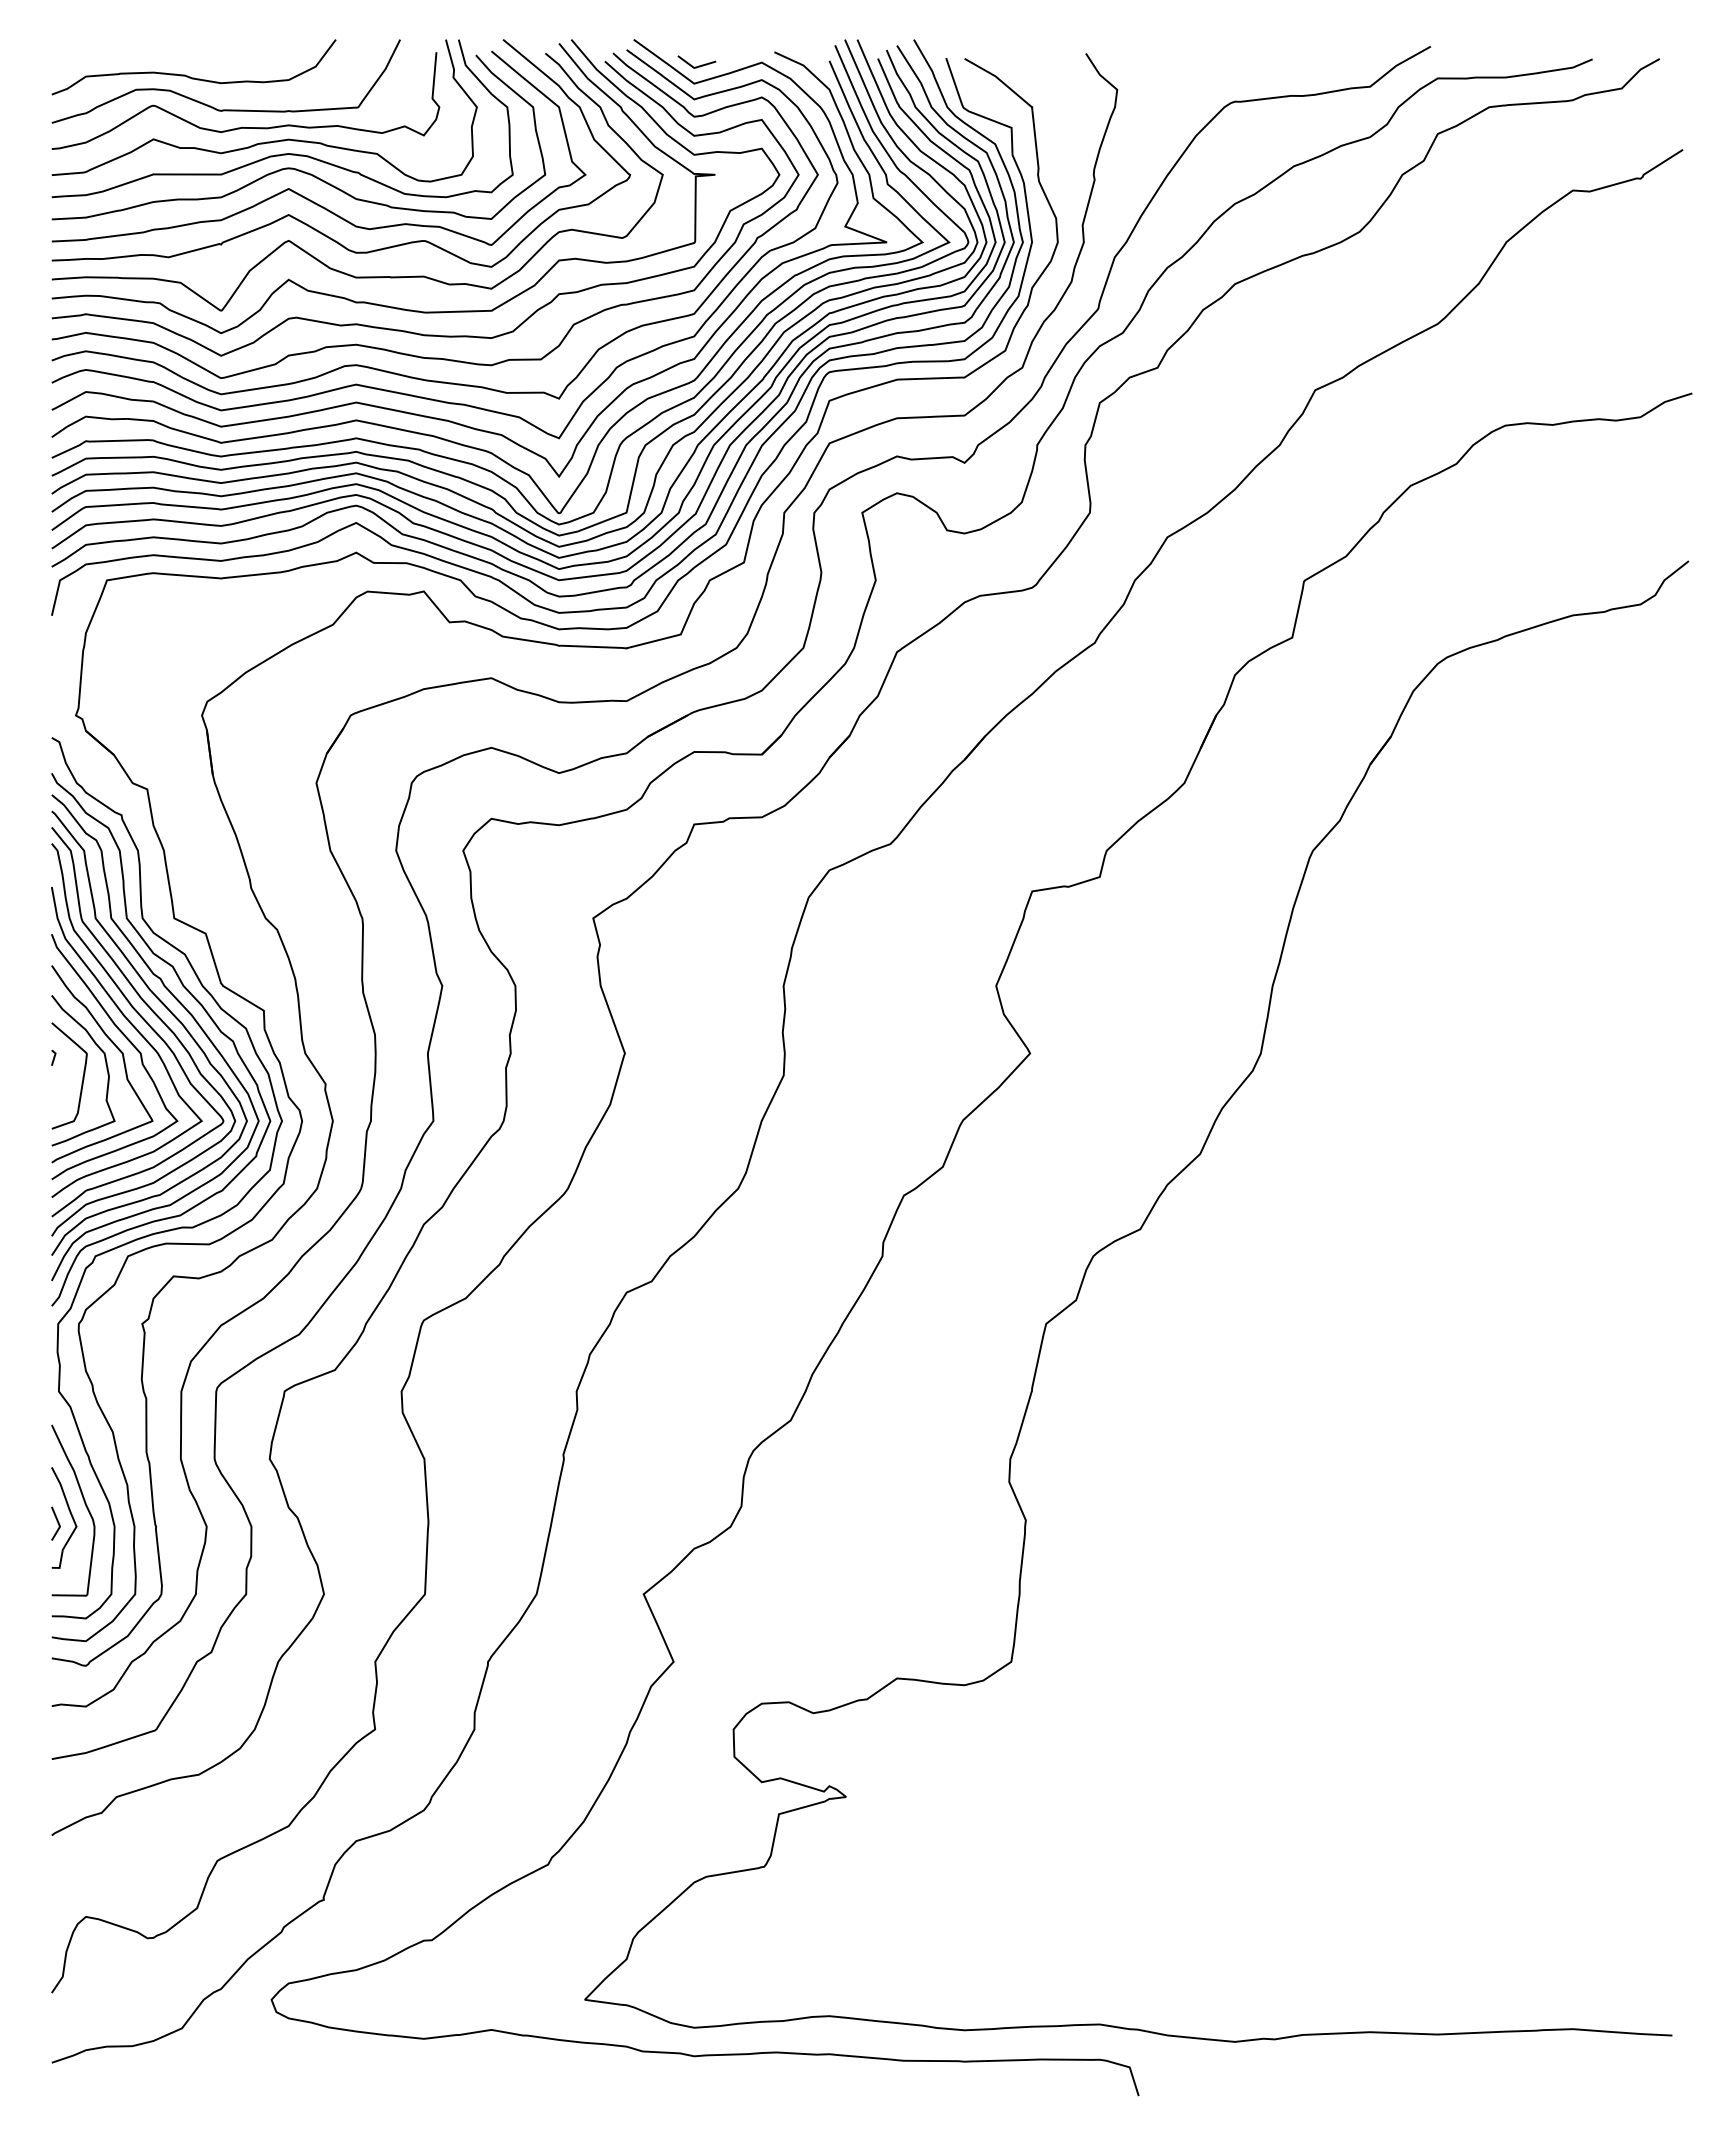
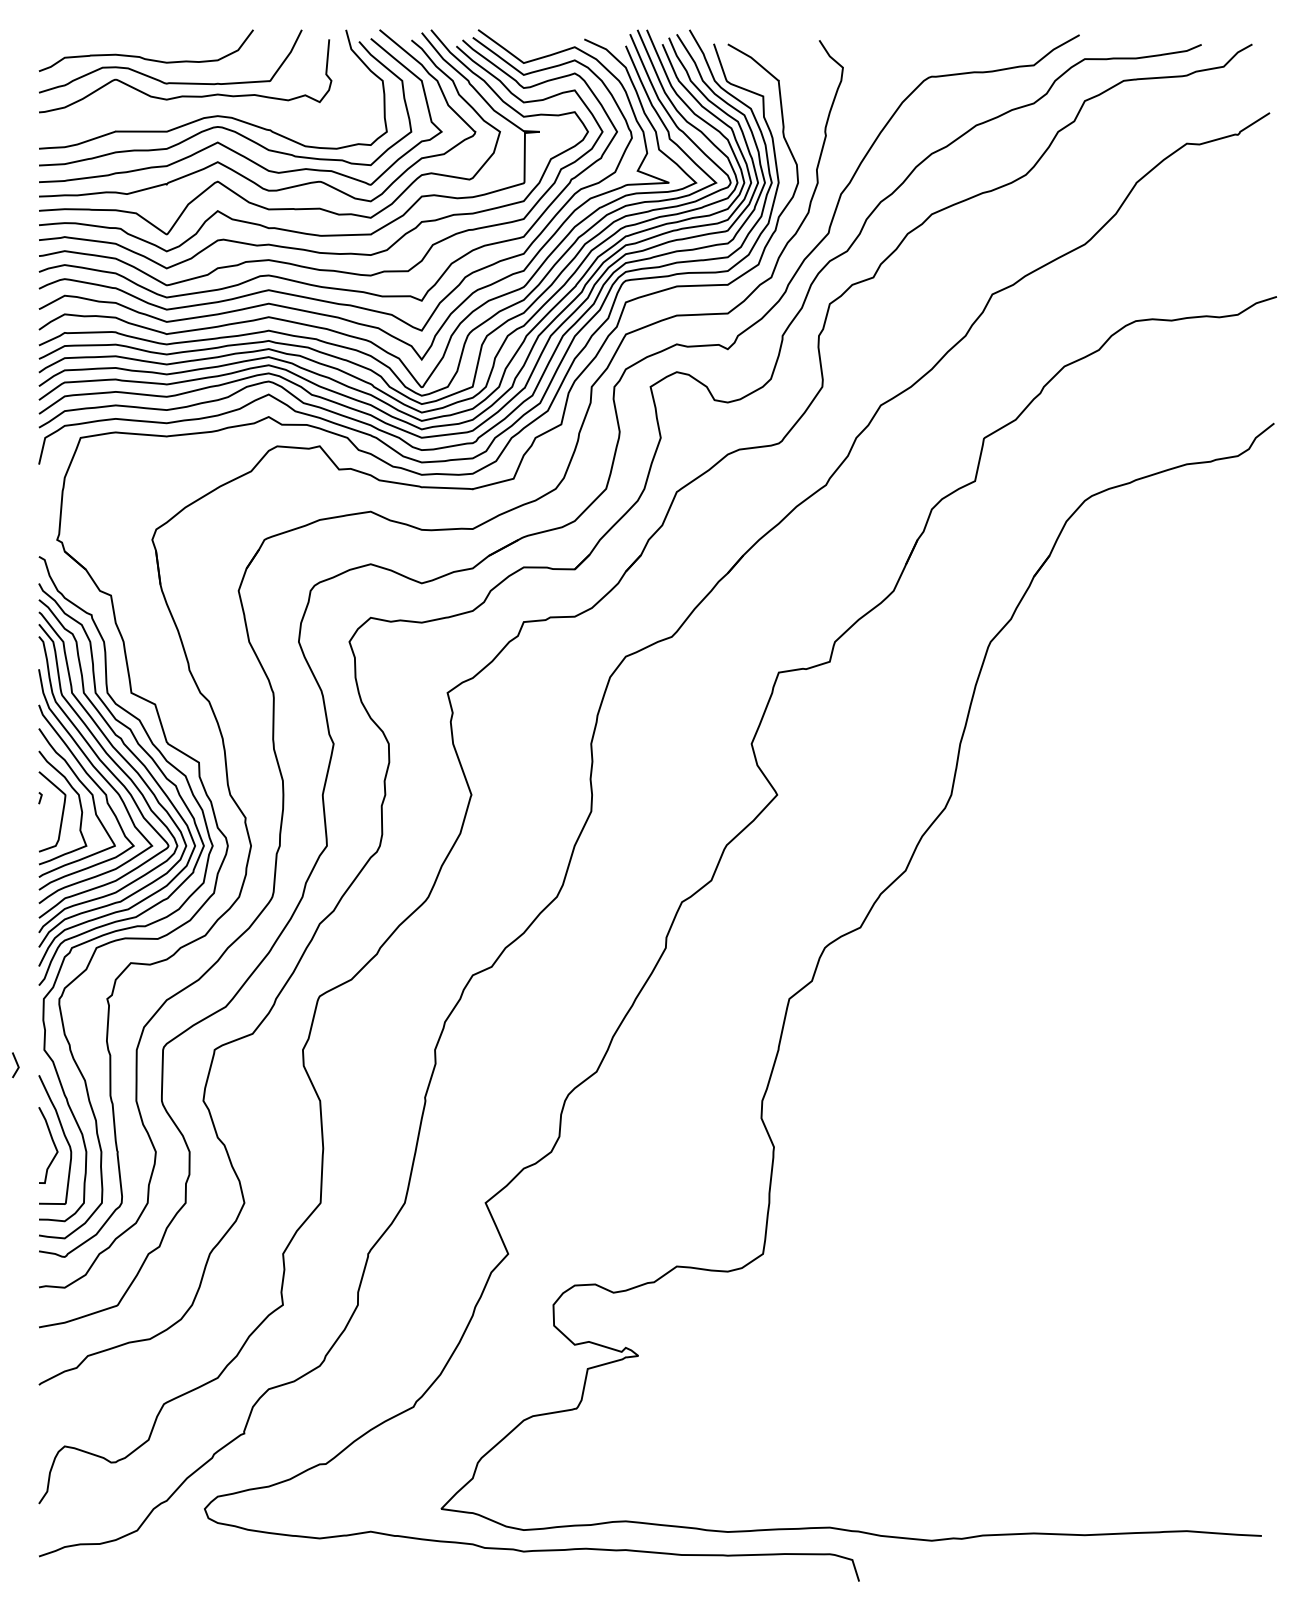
line: (698, 65) -> (527, 49), removed
curve: (266, 141) -> (201, 106), removed
line: (57, 1523) -> (16, 1065), moved

